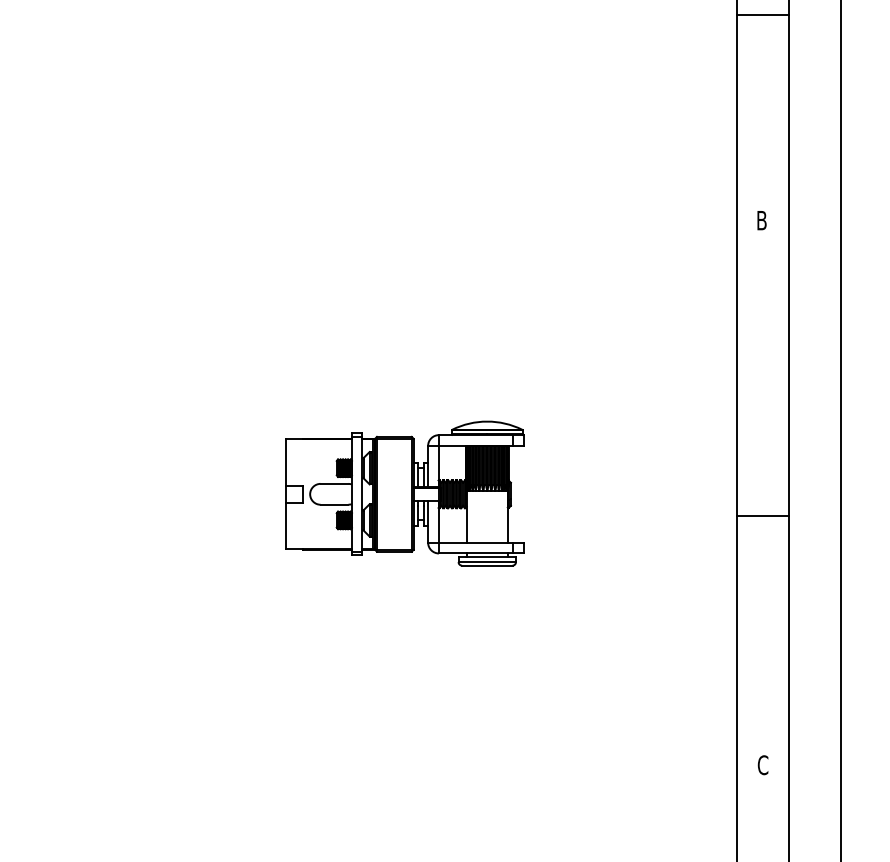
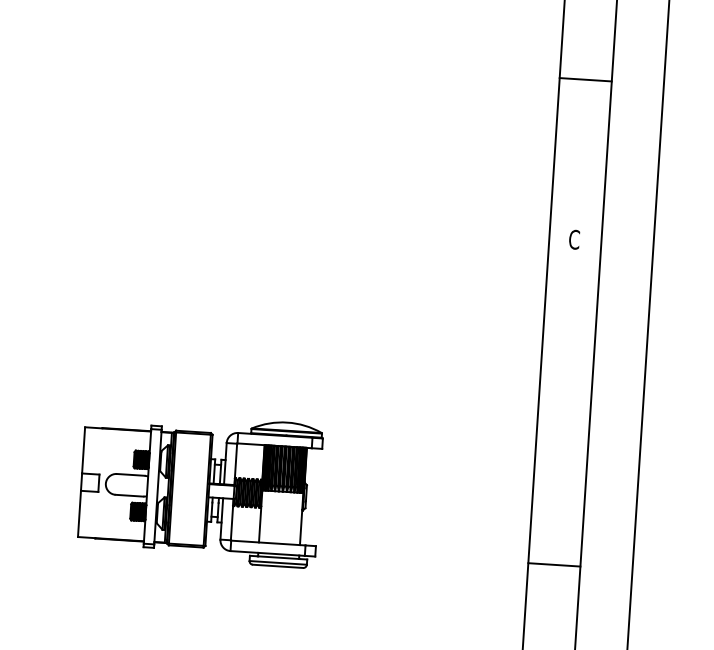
line: (762, 15) -> (585, 80), moved
text: (761, 220) -> (573, 239), B -> C
line: (762, 516) -> (553, 564), moved

